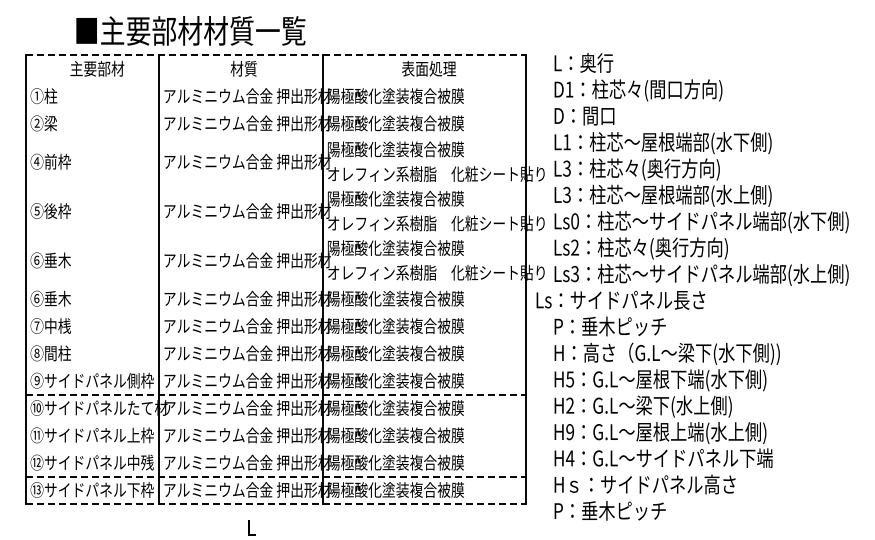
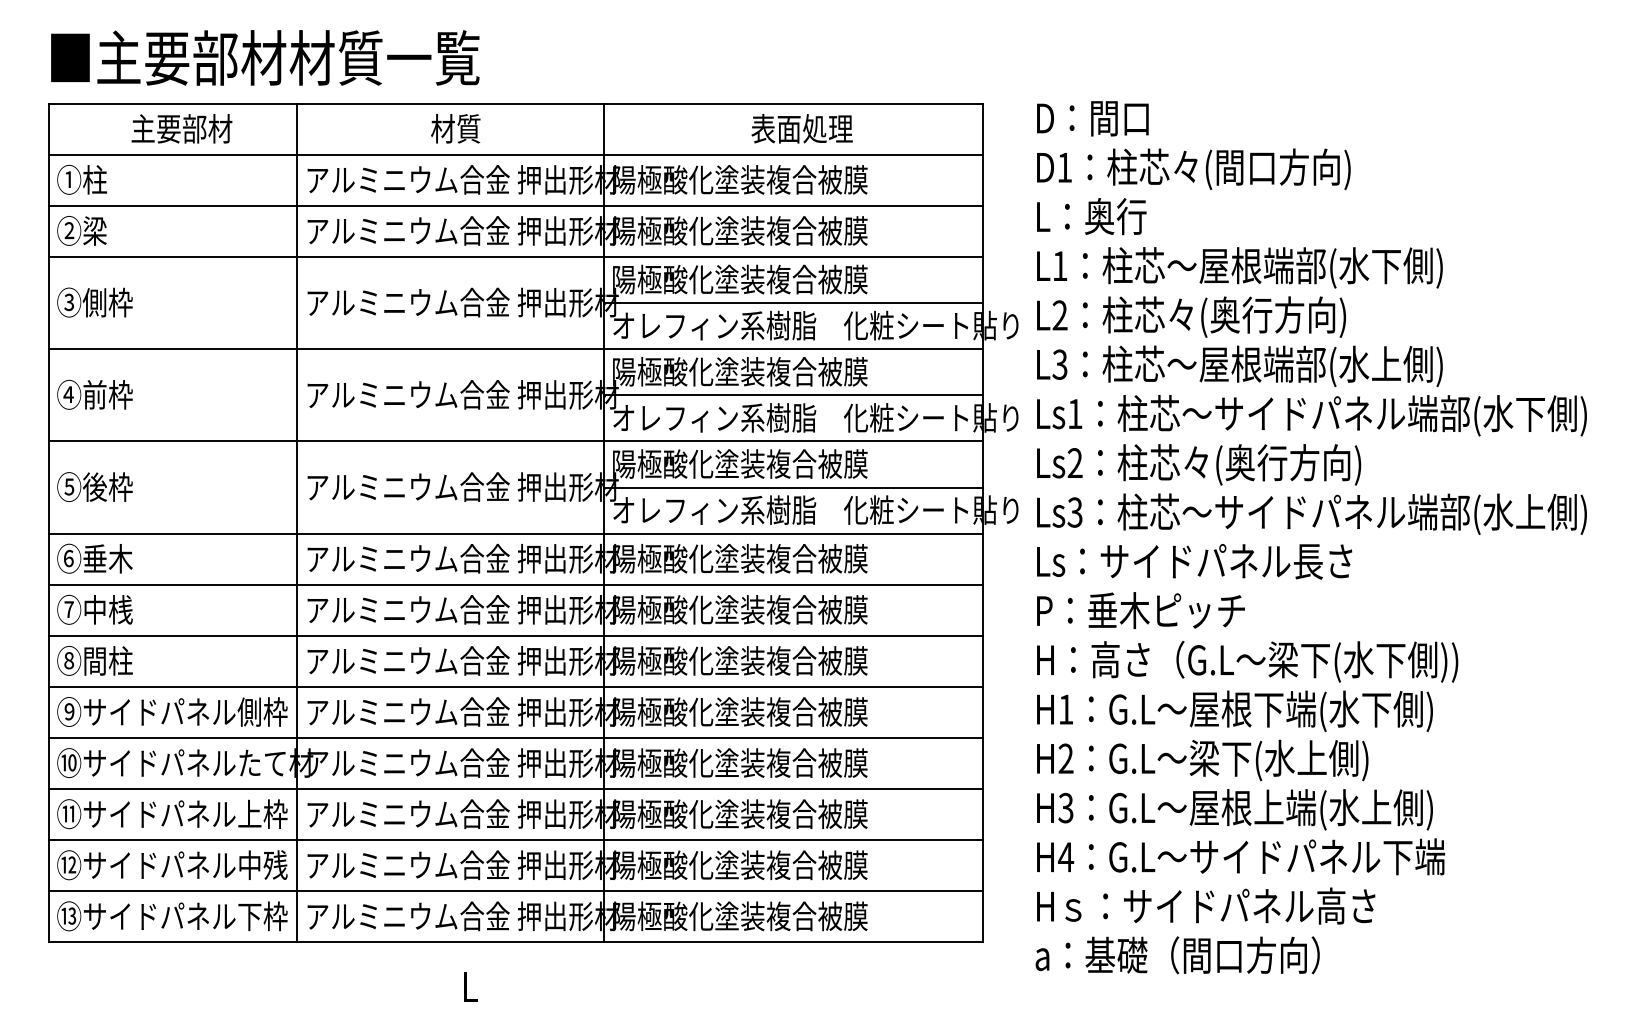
text: (190, 30) -> (264, 57), moved
line: (276, 55) -> (516, 103), dashed -> solid
text: (585, 62) -> (1094, 117), L：奥行 -> D：間口
line: (275, 82) -> (515, 154), added
line: (275, 110) -> (515, 206), added
text: (585, 115) -> (1094, 216), D：間口 -> L：奥行
line: (275, 137) -> (515, 257), added
text: (45, 161) -> (85, 302), ④前枠 -> ③側枠
line: (423, 161) -> (791, 302), added
text: (566, 168) -> (1059, 315), L3 -> L2
line: (275, 186) -> (515, 348), added
text: (45, 210) -> (85, 393), ⑤後枠 -> ④前枠
line: (423, 211) -> (791, 395), added
text: (574, 221) -> (1074, 414), Ls0 -> Ls1
line: (275, 235) -> (515, 440), added
text: (52, 260) -> (98, 487), ⑥垂木 -> ⑤後枠
line: (423, 260) -> (791, 487), added
line: (275, 285) -> (515, 533), added
text: (620, 300) -> (1193, 562), moved
line: (275, 312) -> (515, 584), added
line: (275, 339) -> (515, 634), added
line: (275, 367) -> (515, 687), added
text: (570, 379) -> (1066, 709), H5 -> H1
line: (276, 394) -> (516, 737), dashed -> solid
line: (275, 421) -> (515, 788), added
text: (570, 432) -> (1066, 808), H9 -> H3
line: (275, 449) -> (515, 840), added
line: (276, 476) -> (516, 891), dashed -> solid
line: (276, 503) -> (516, 941), dashed -> solid
text: (629, 510) -> (1177, 954), P：垂木ピッチ -> a：基礎（間口方向）

